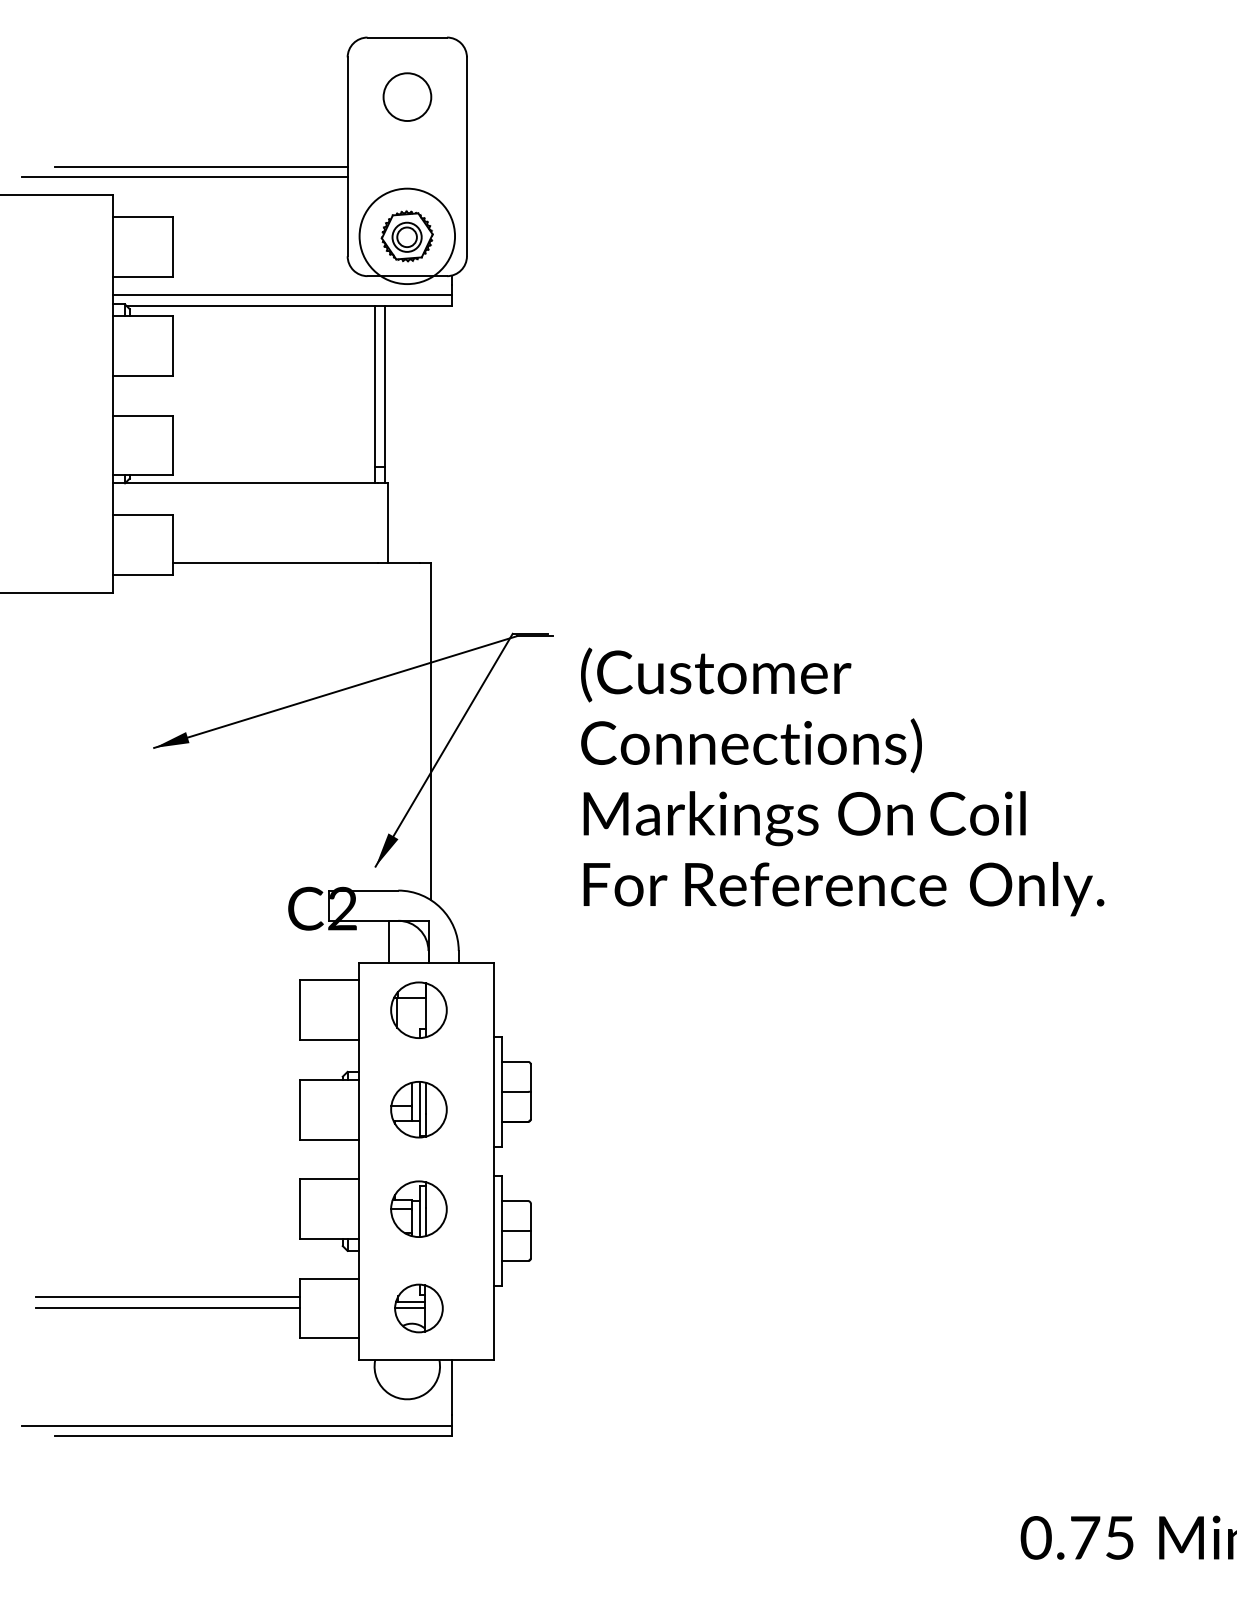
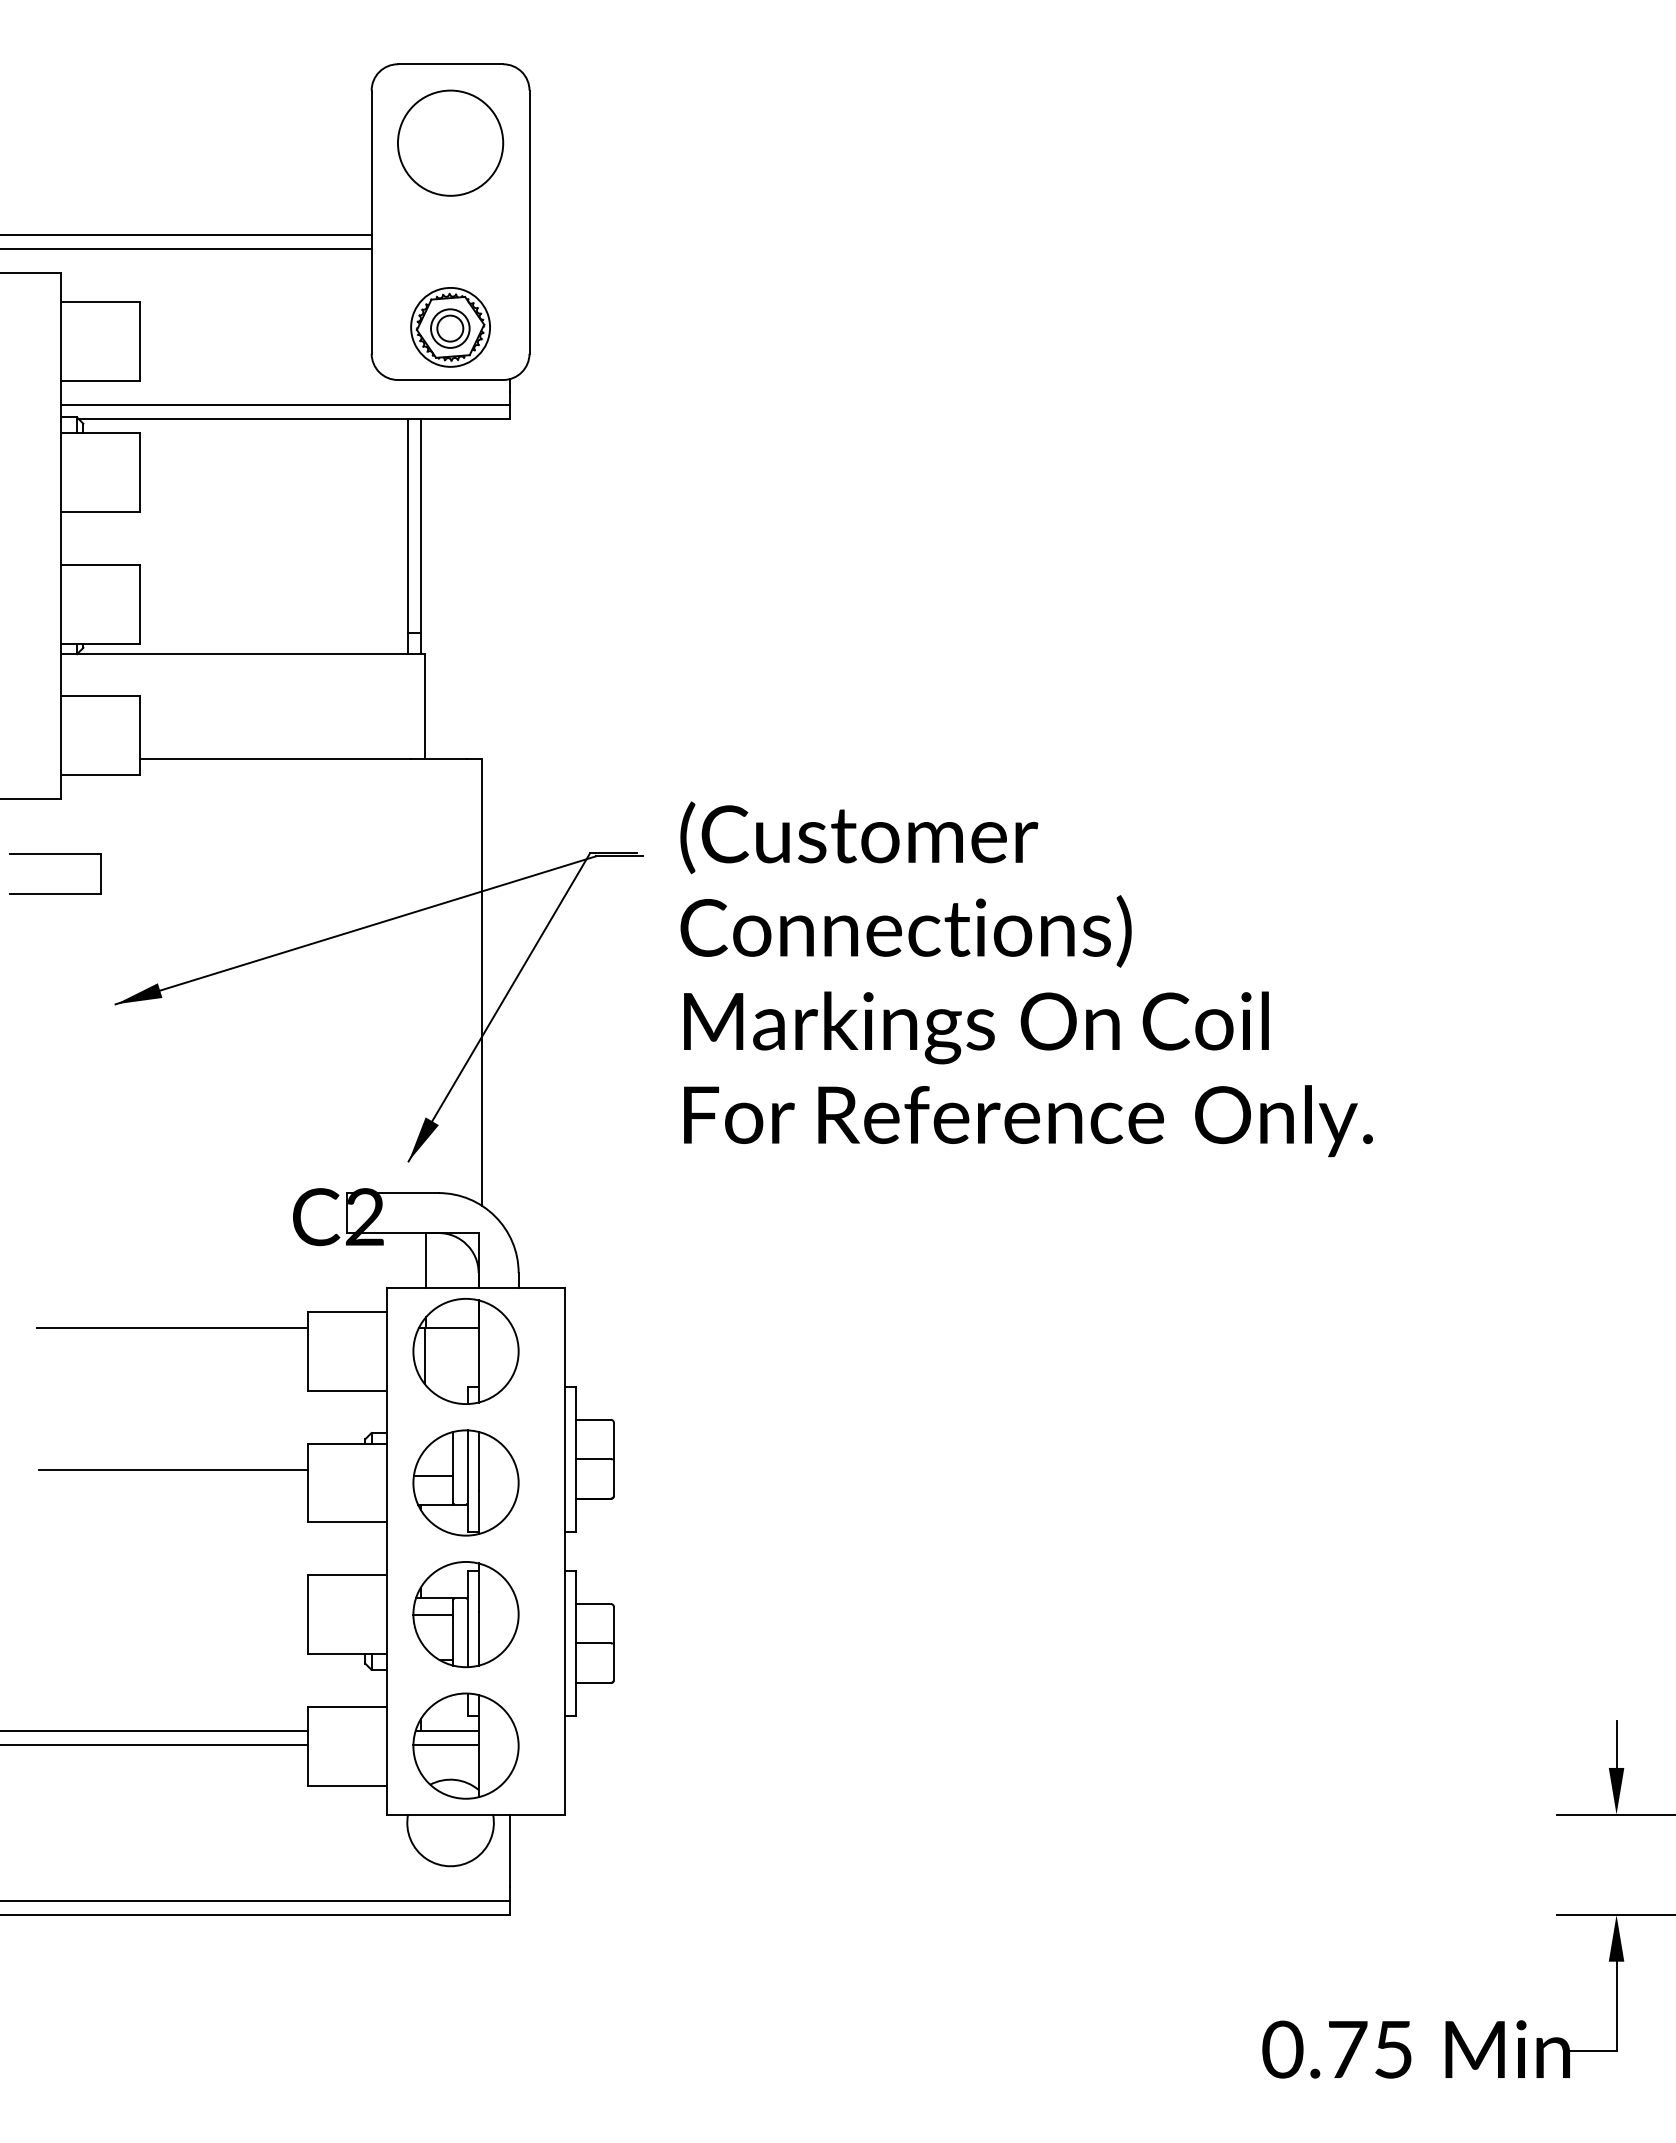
circle: (407, 96) -> (450, 142), size x1.67
circle: (407, 235) -> (450, 326), size x0.62
part: (108, 634) -> (55, 854), added
text: (842, 782) -> (1026, 979), moved
line: (197, 992) -> (172, 1327), added
part: (418, 1010) -> (465, 1351), size x1.43
line: (197, 1099) -> (173, 1469), added
part: (418, 1109) -> (465, 1482), size x1.43
part: (418, 1209) -> (465, 1614), size x1.43
part: (418, 1308) -> (465, 1745), size x1.67

